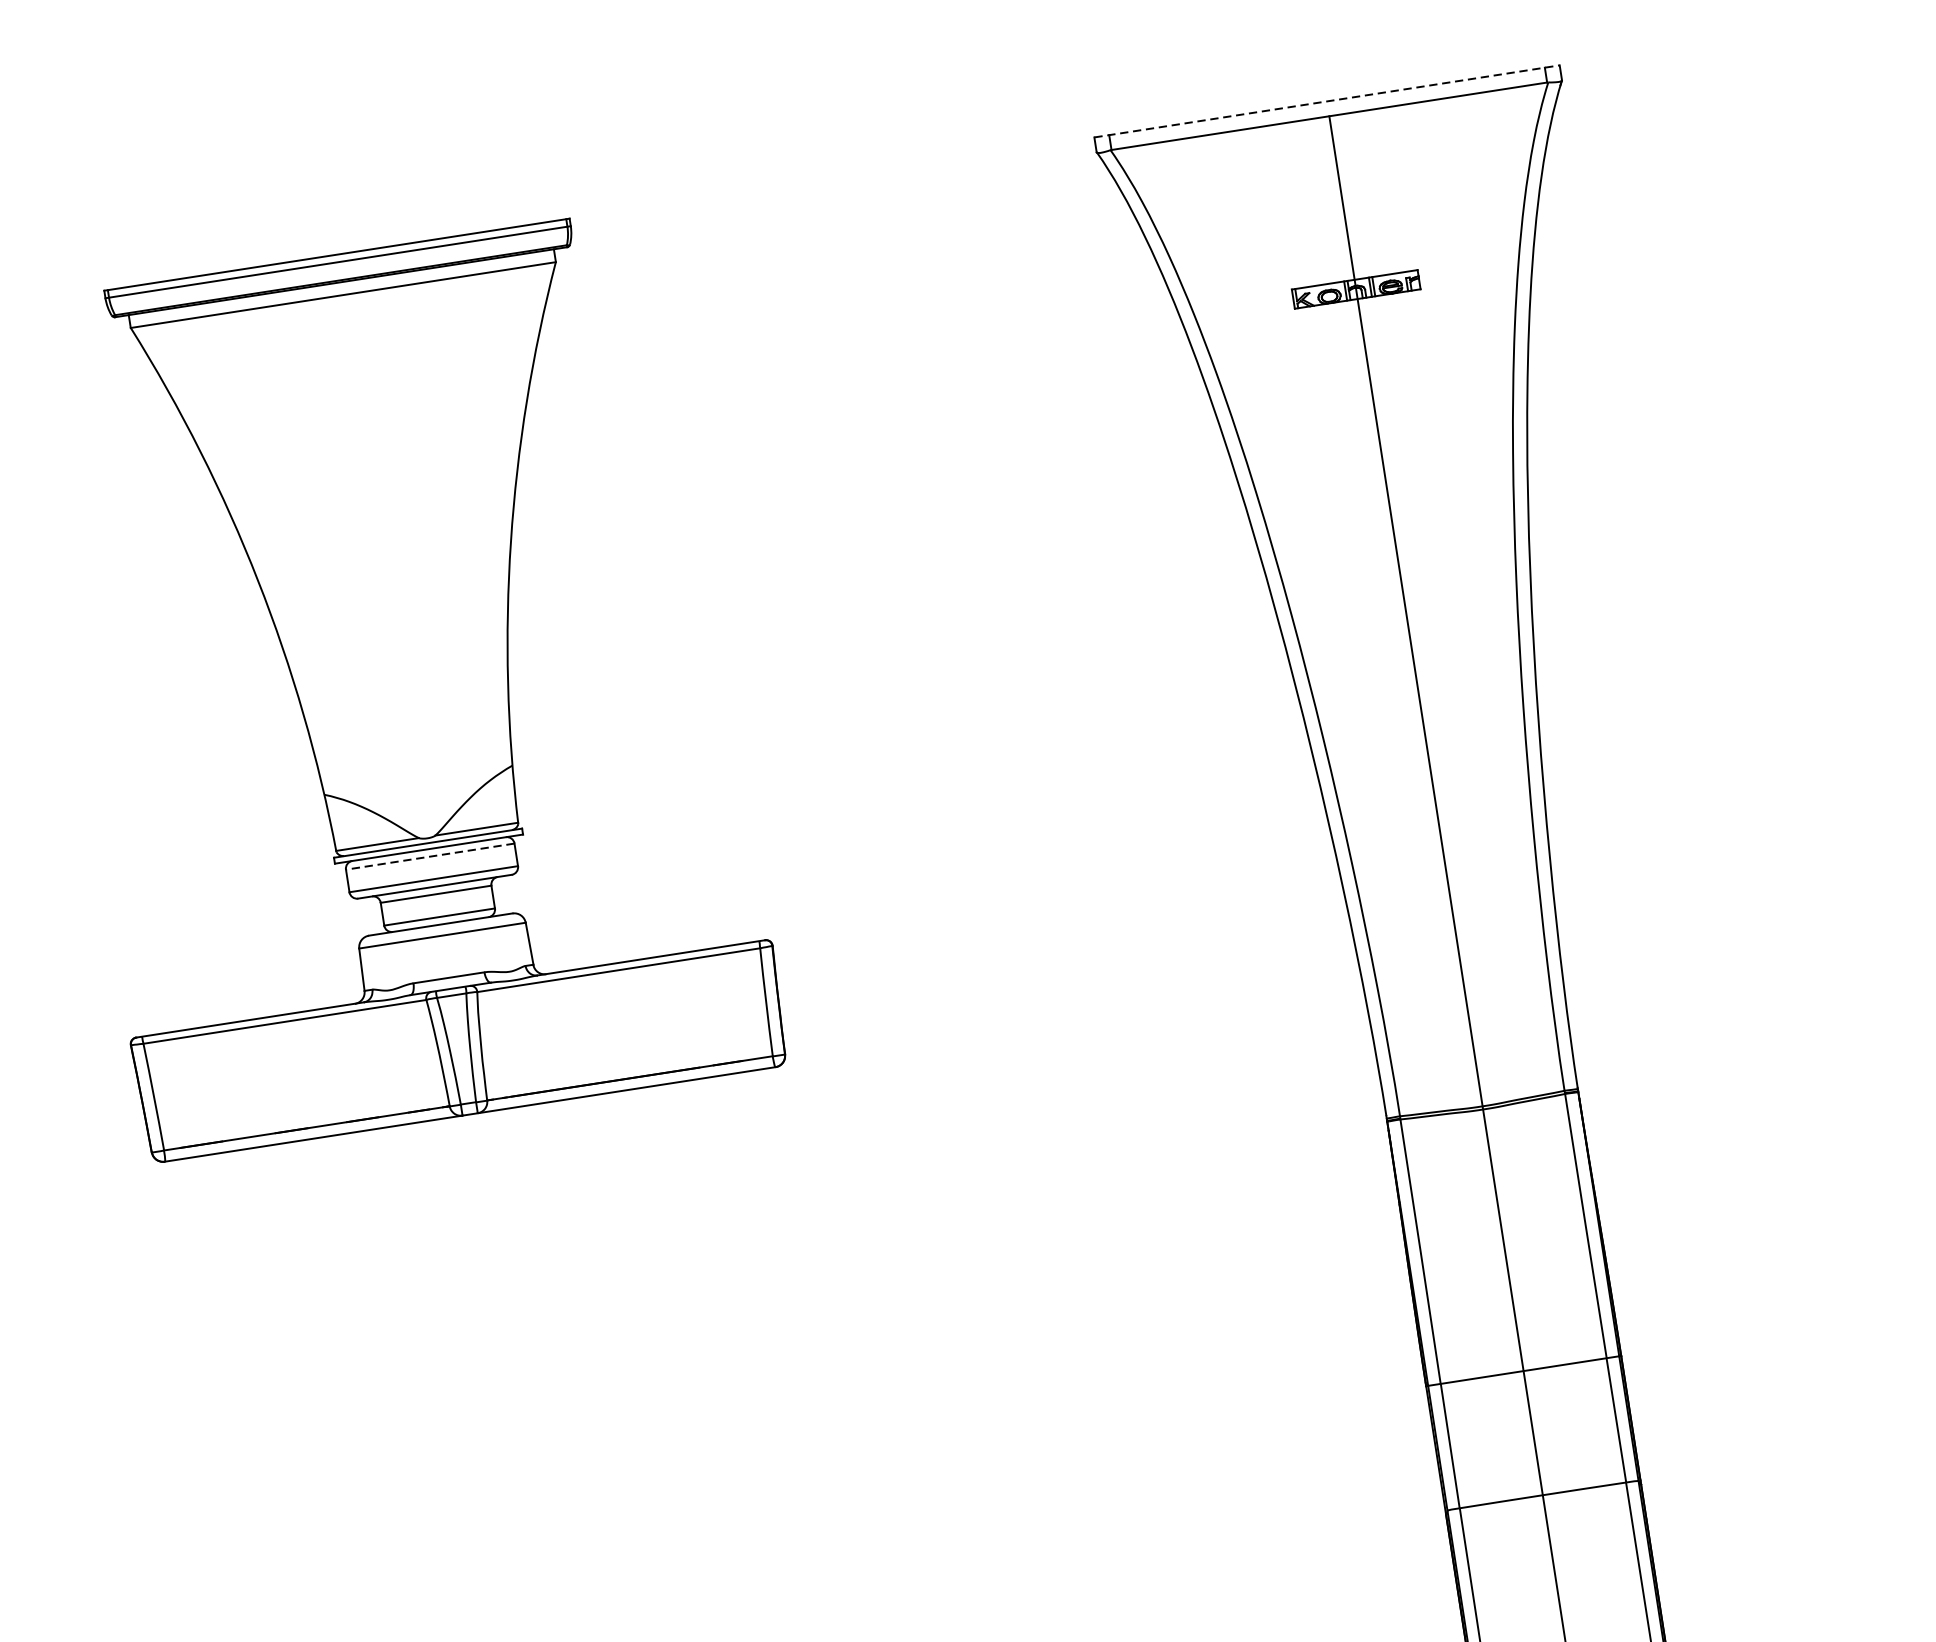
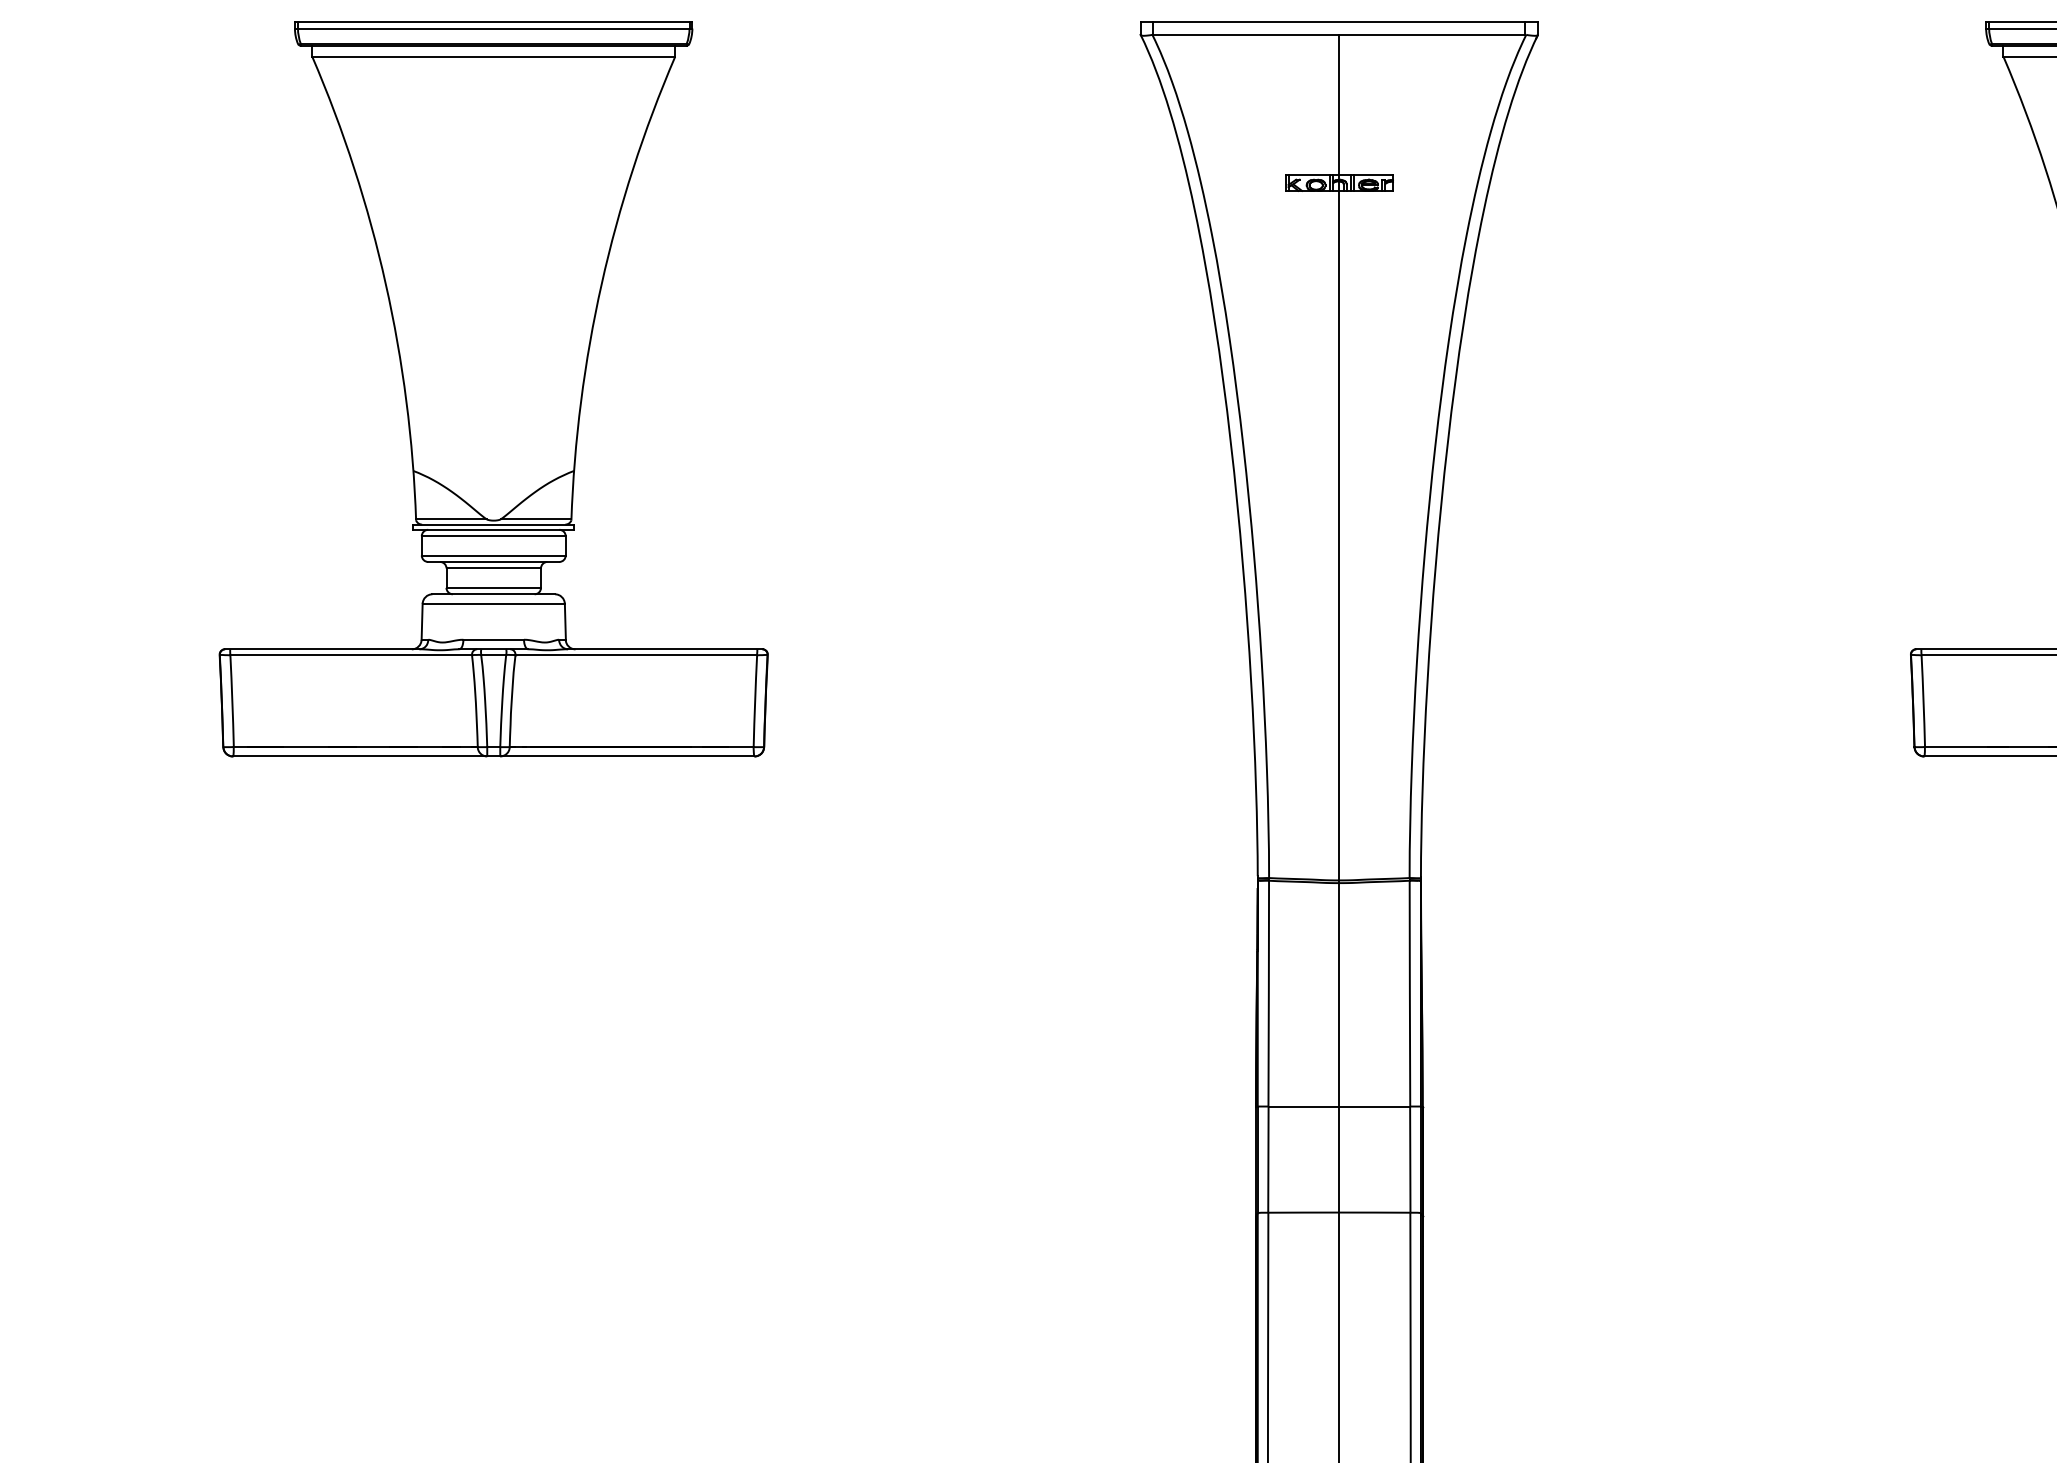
line: (1327, 101) -> (1339, 22), dashed -> solid
line: (430, 856) -> (493, 536), dashed -> solid

